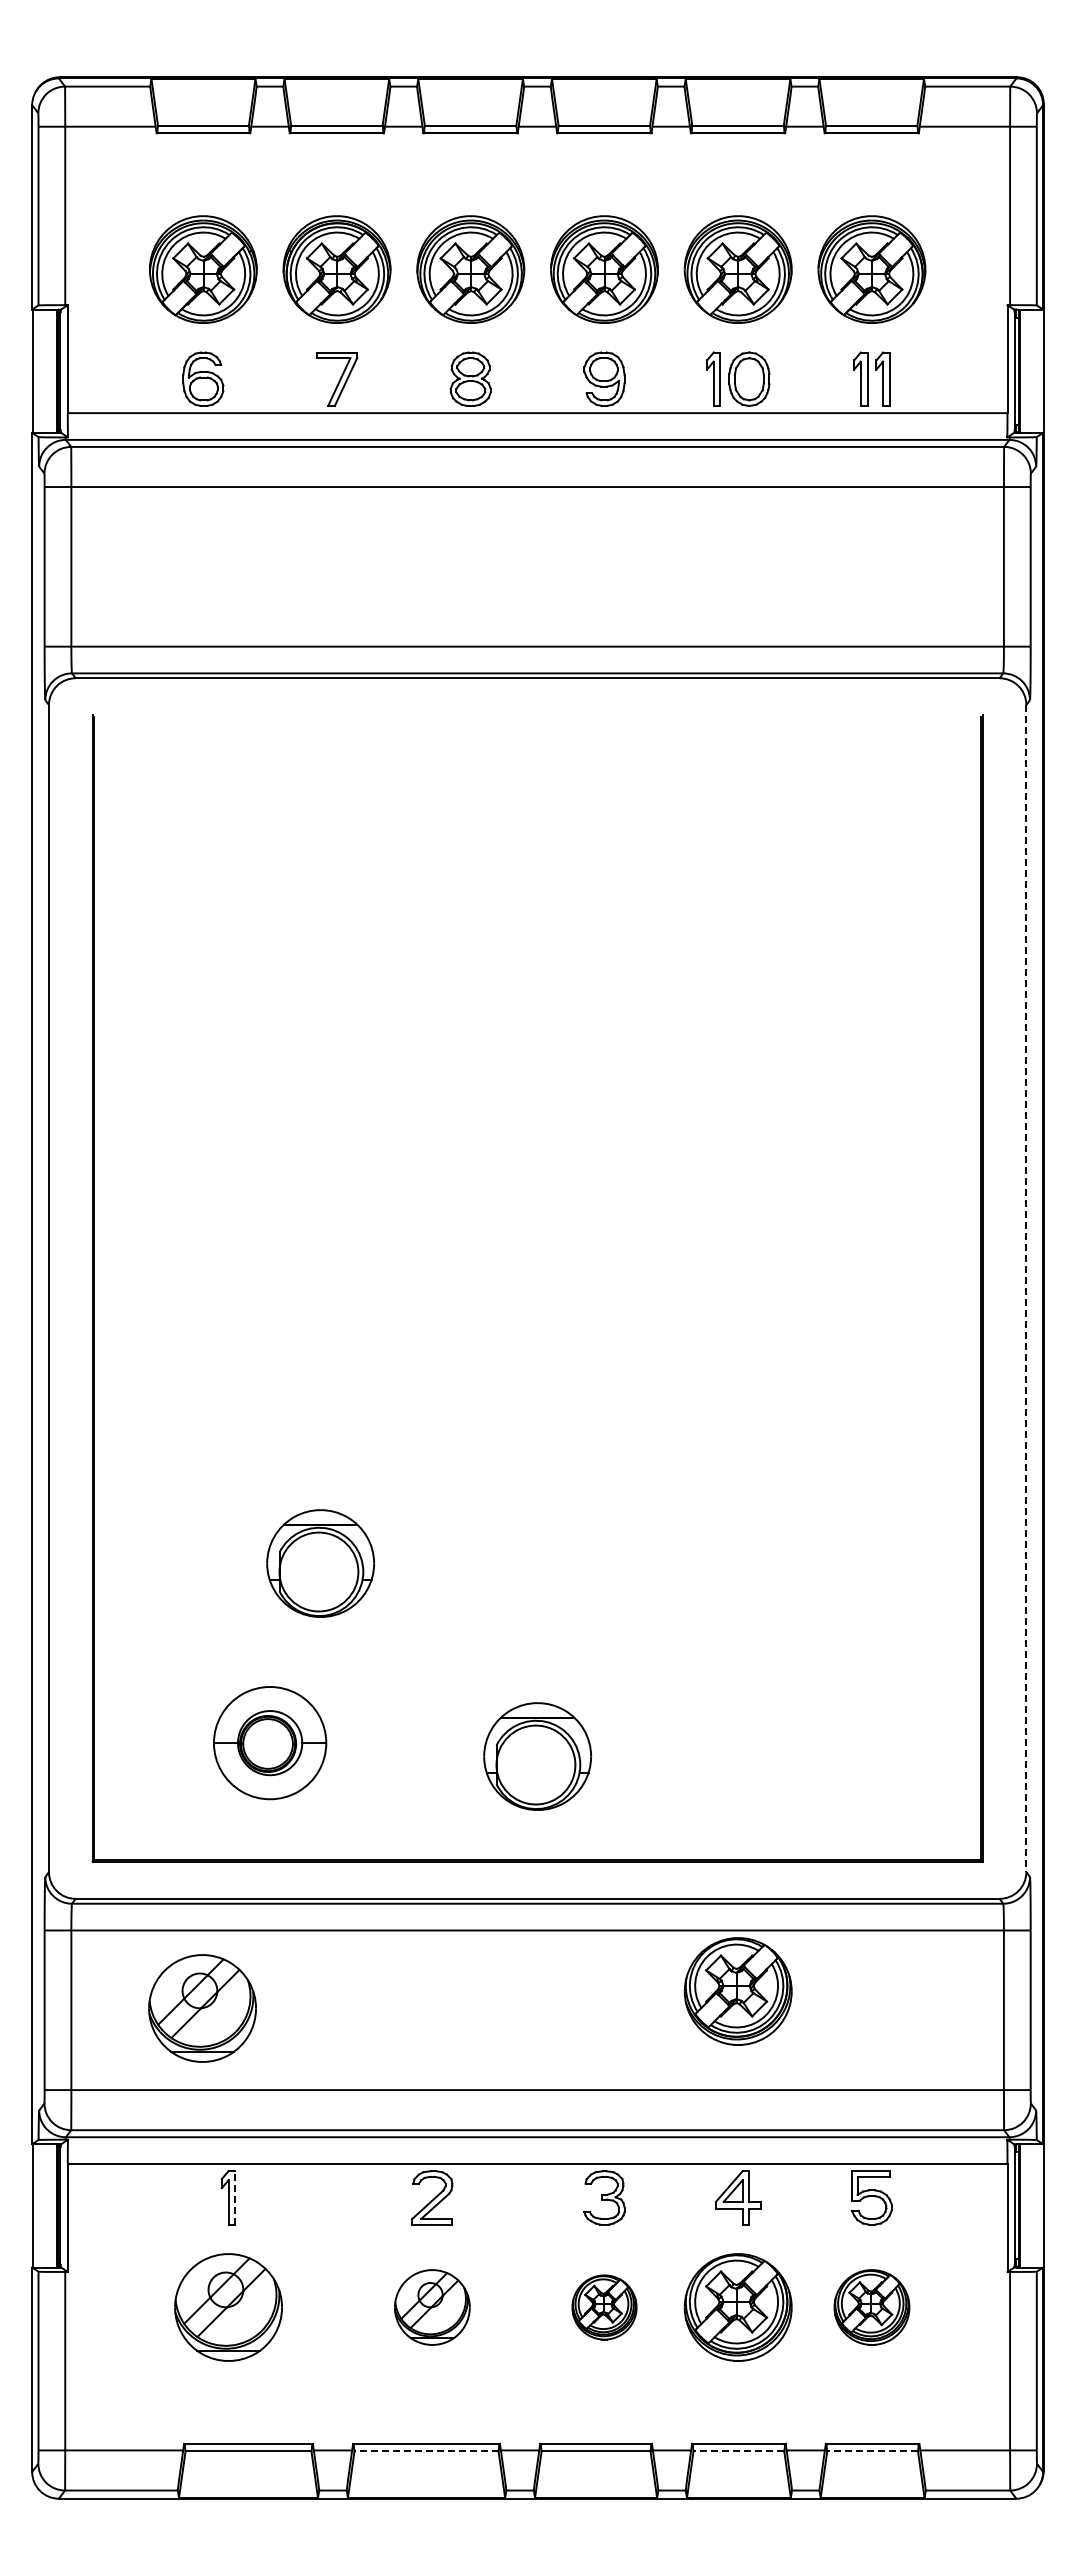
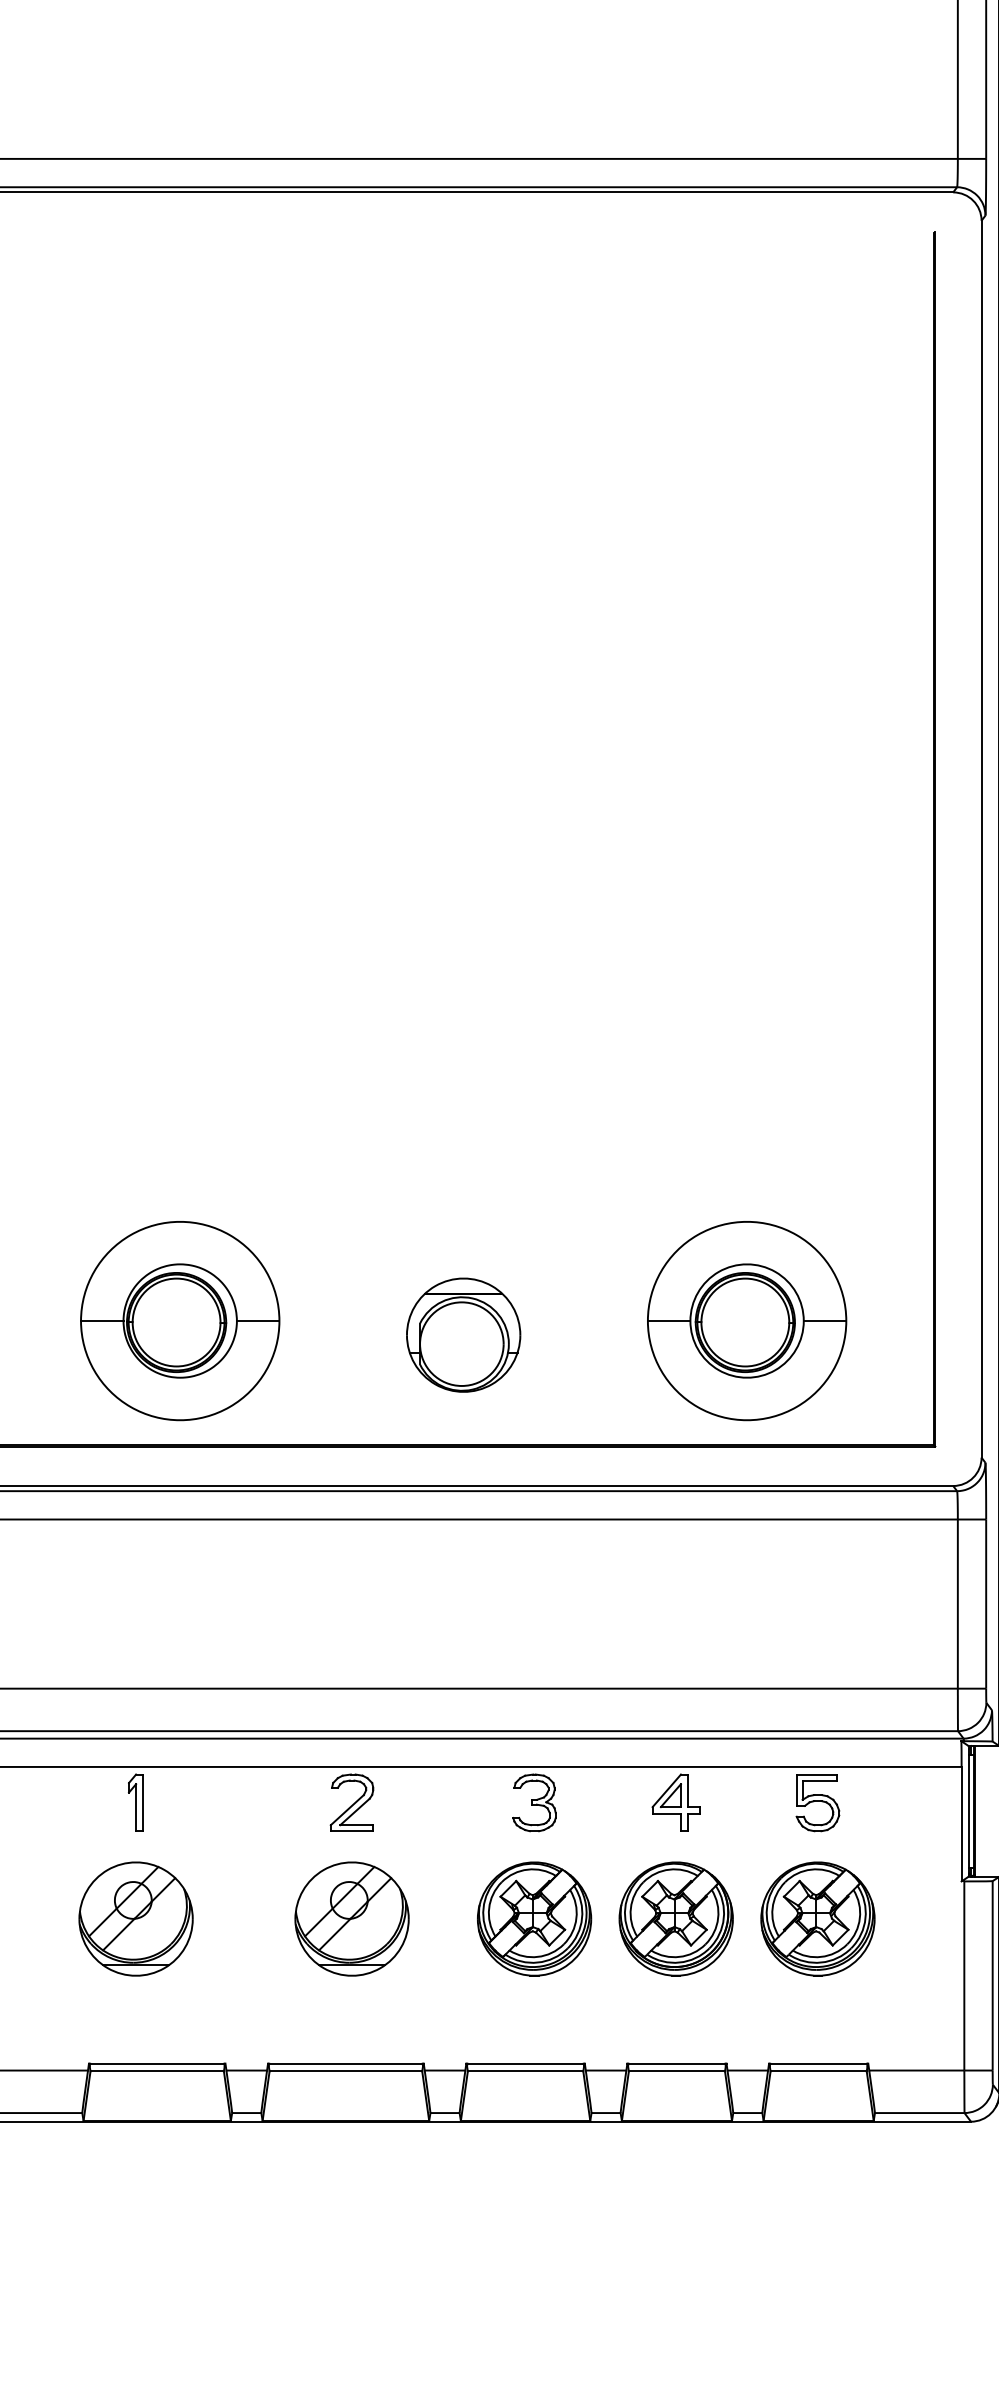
line: (1026, 1288) -> (981, 839), dashed -> solid
part: (320, 1563) -> (233, 1130), removed
part: (269, 1742) -> (179, 1320), size x1.67
part: (804, 1742) -> (746, 1320), added
part: (737, 1991) -> (675, 1584), removed
part: (202, 2008) -> (108, 1602), removed
line: (235, 2197) -> (143, 1802), dashed -> solid
part: (432, 2307) -> (352, 1919), size x1.43
part: (604, 2307) -> (534, 1919), size x1.67
part: (871, 2307) -> (817, 1919), size x1.43
line: (426, 2451) -> (345, 2071), dashed -> solid
line: (738, 2451) -> (676, 2071), dashed -> solid
line: (872, 2451) -> (818, 2071), dashed -> solid

